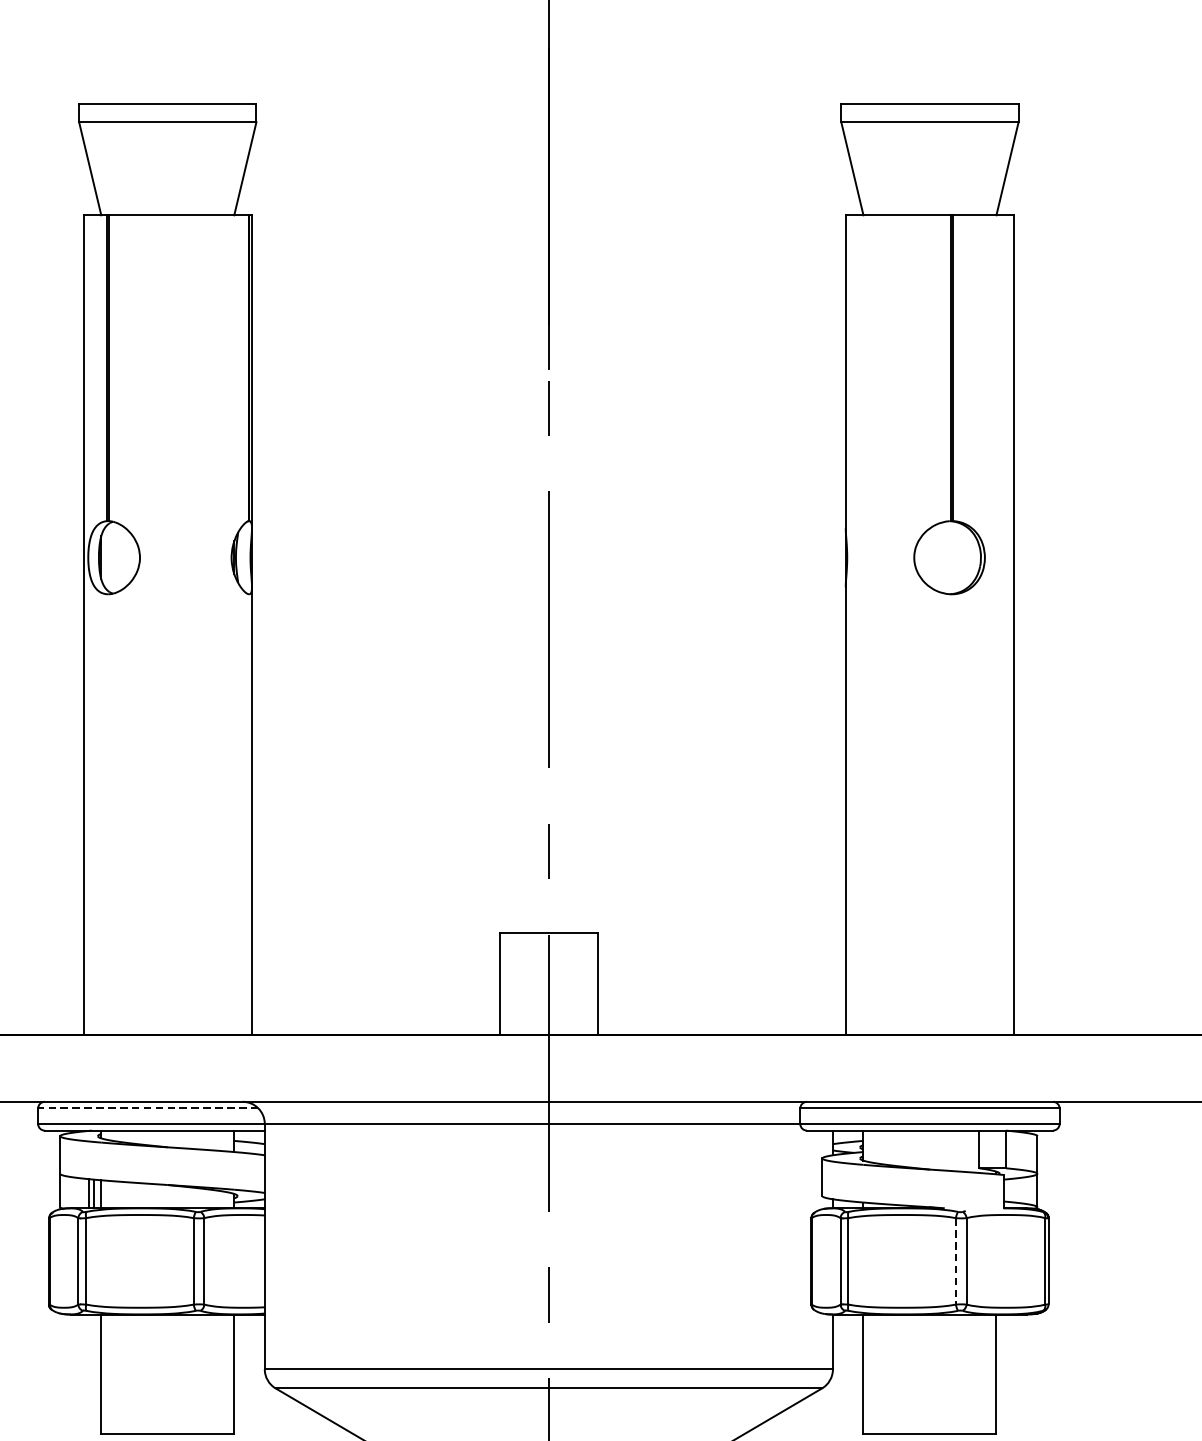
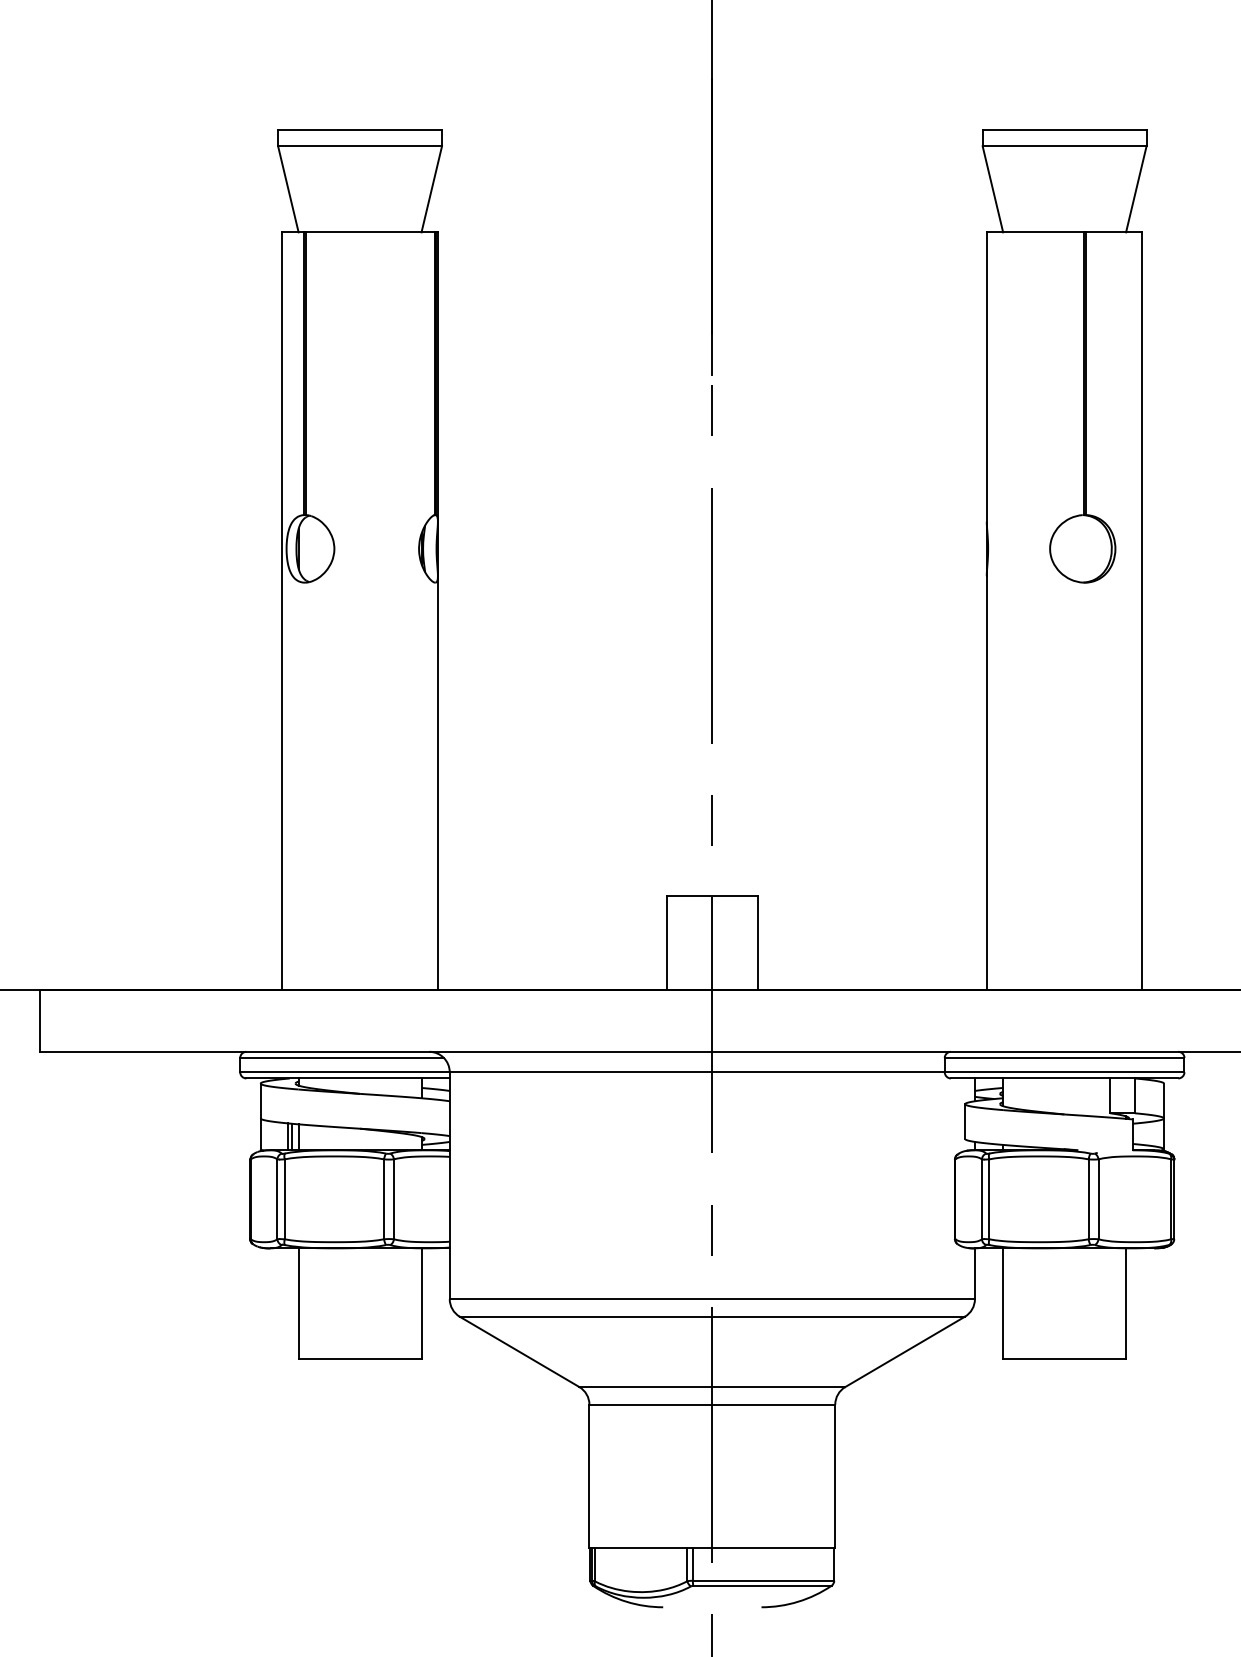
line: (148, 1107) -> (342, 1057), dashed -> solid
line: (955, 1261) -> (1088, 1199), dashed -> solid

